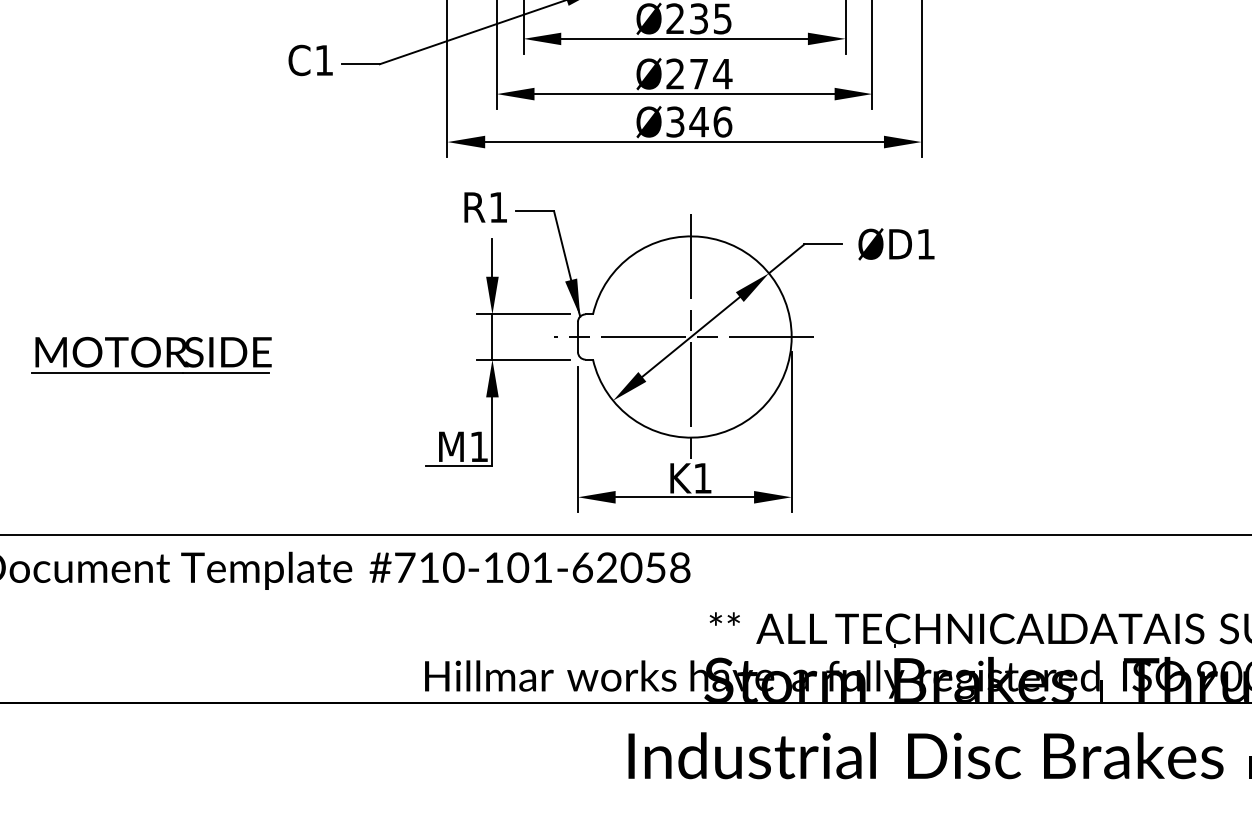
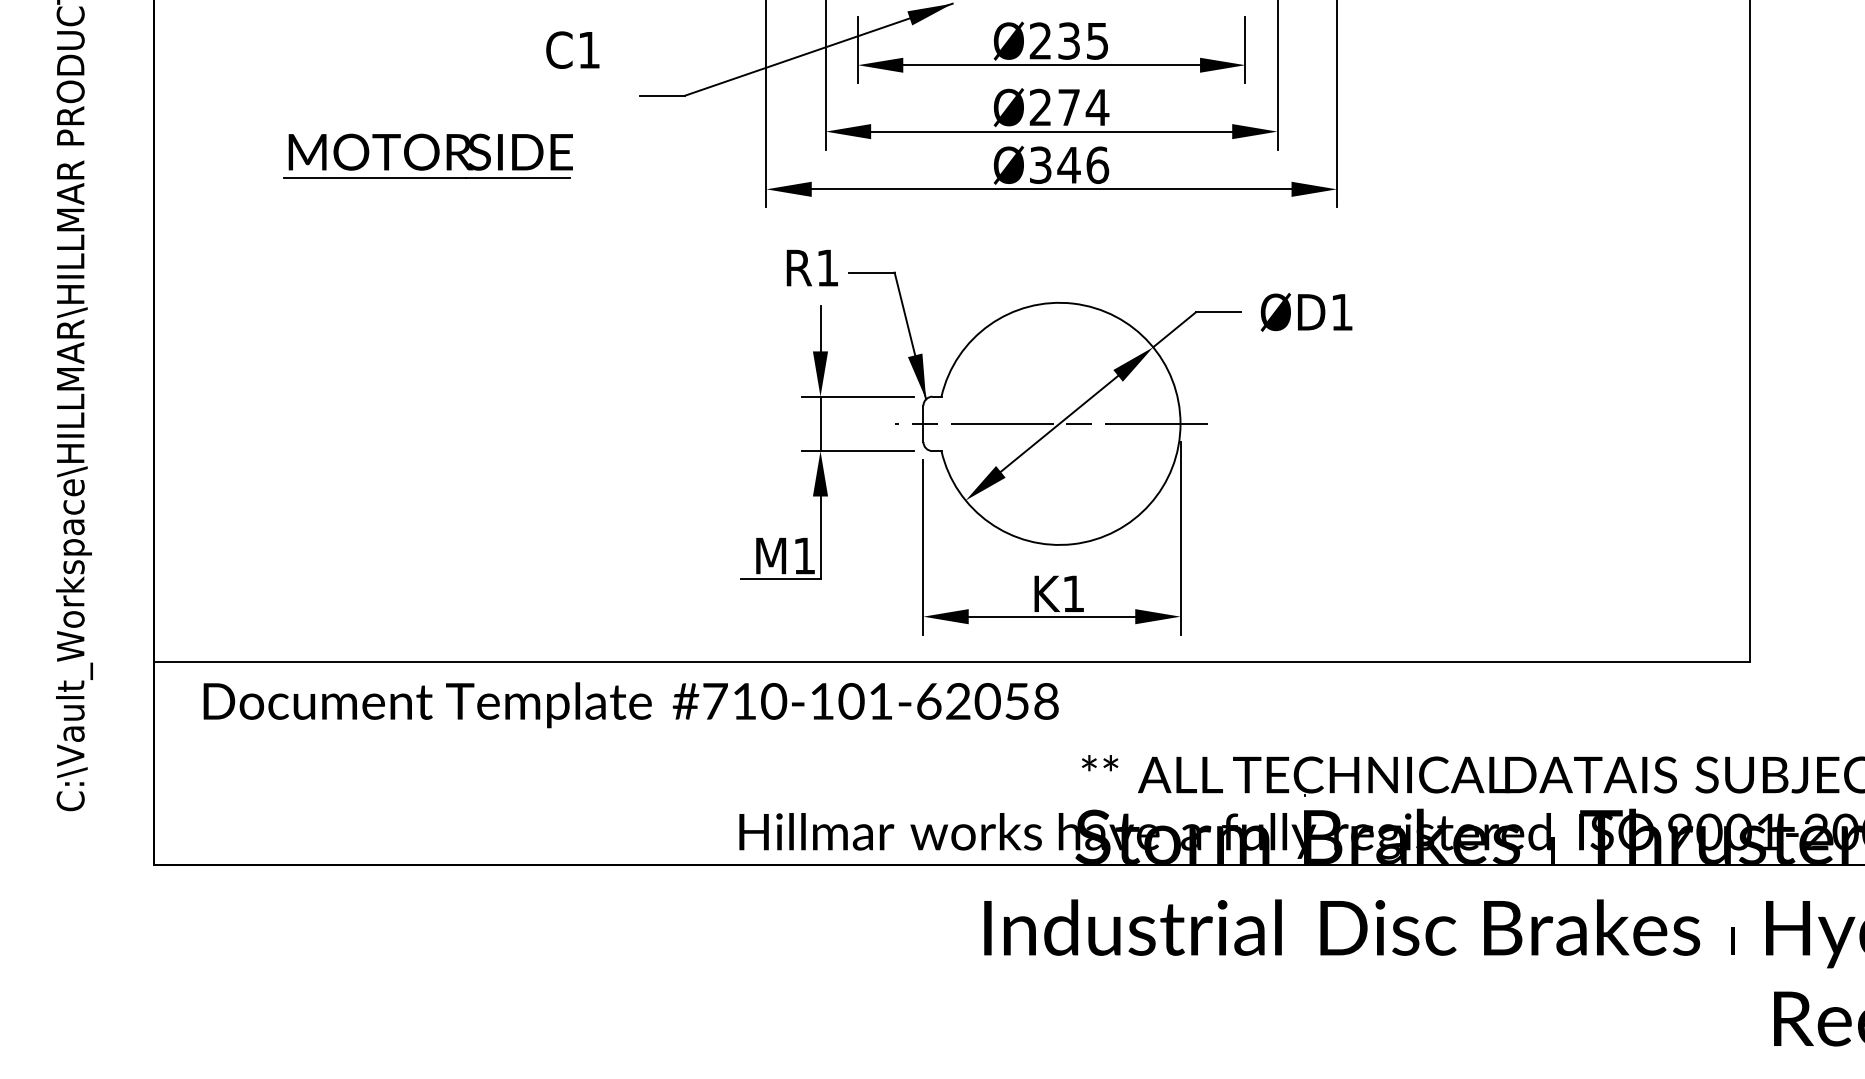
text: (310, 59) -> (572, 49), moved
line: (691, 336) -> (1059, 423), removed
part: (150, 354) -> (427, 155), moved

